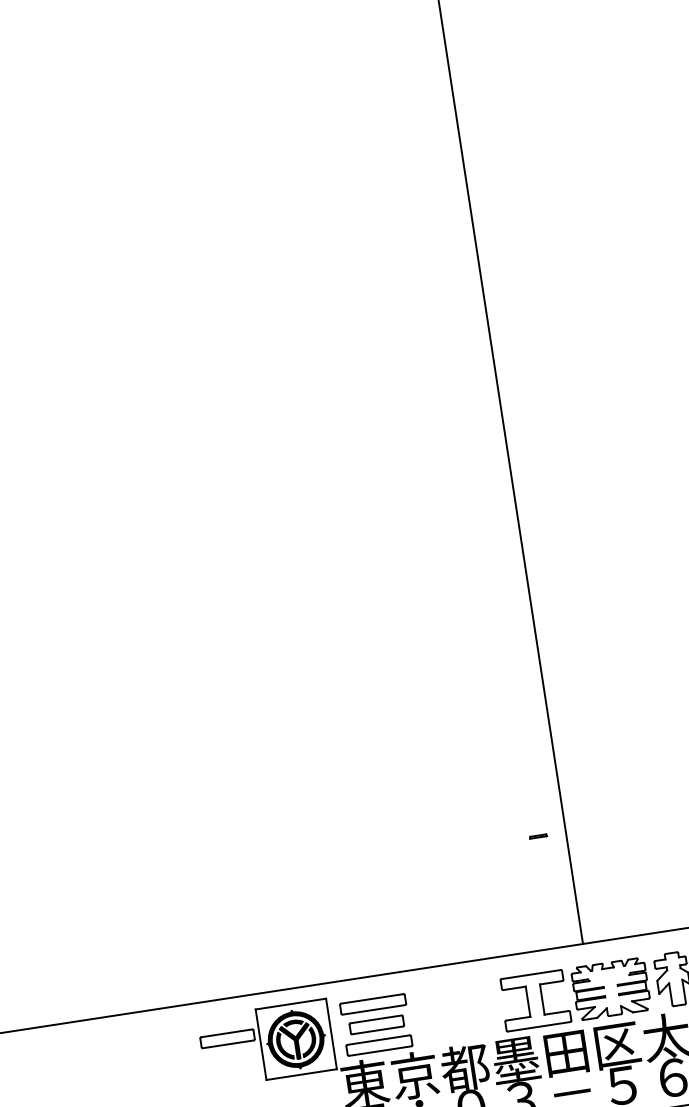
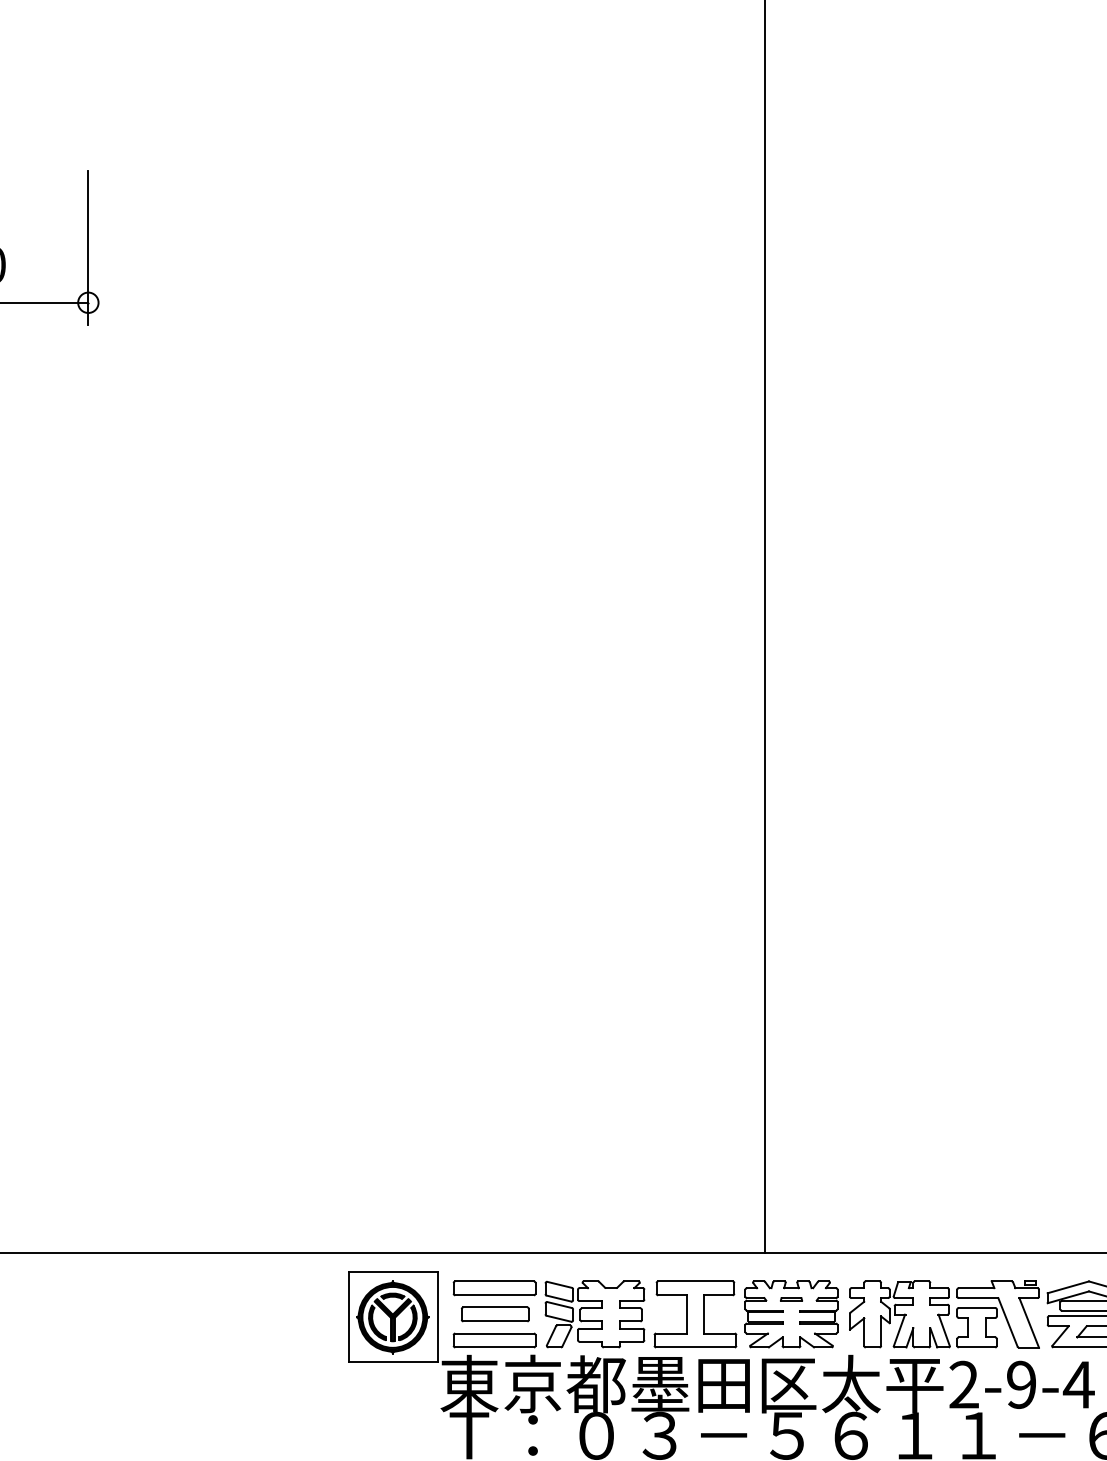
line: (538, 835) -> (791, 1298), moved
part: (455, 1012) -> (594, 1314), added
part: (226, 1038) -> (307, 1303), removed

